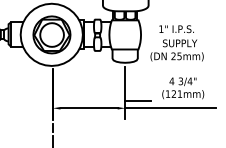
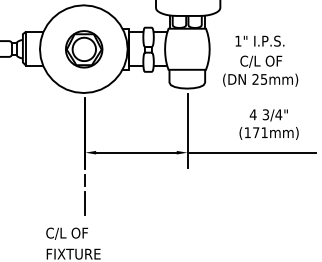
part: (52, 35) -> (84, 49), size x0.7
text: (179, 43) -> (264, 61), SUPPLY -> C/L OF
text: (174, 93) -> (256, 132), (121mm) -> (171mm)
line: (138, 101) -> (205, 142), removed

